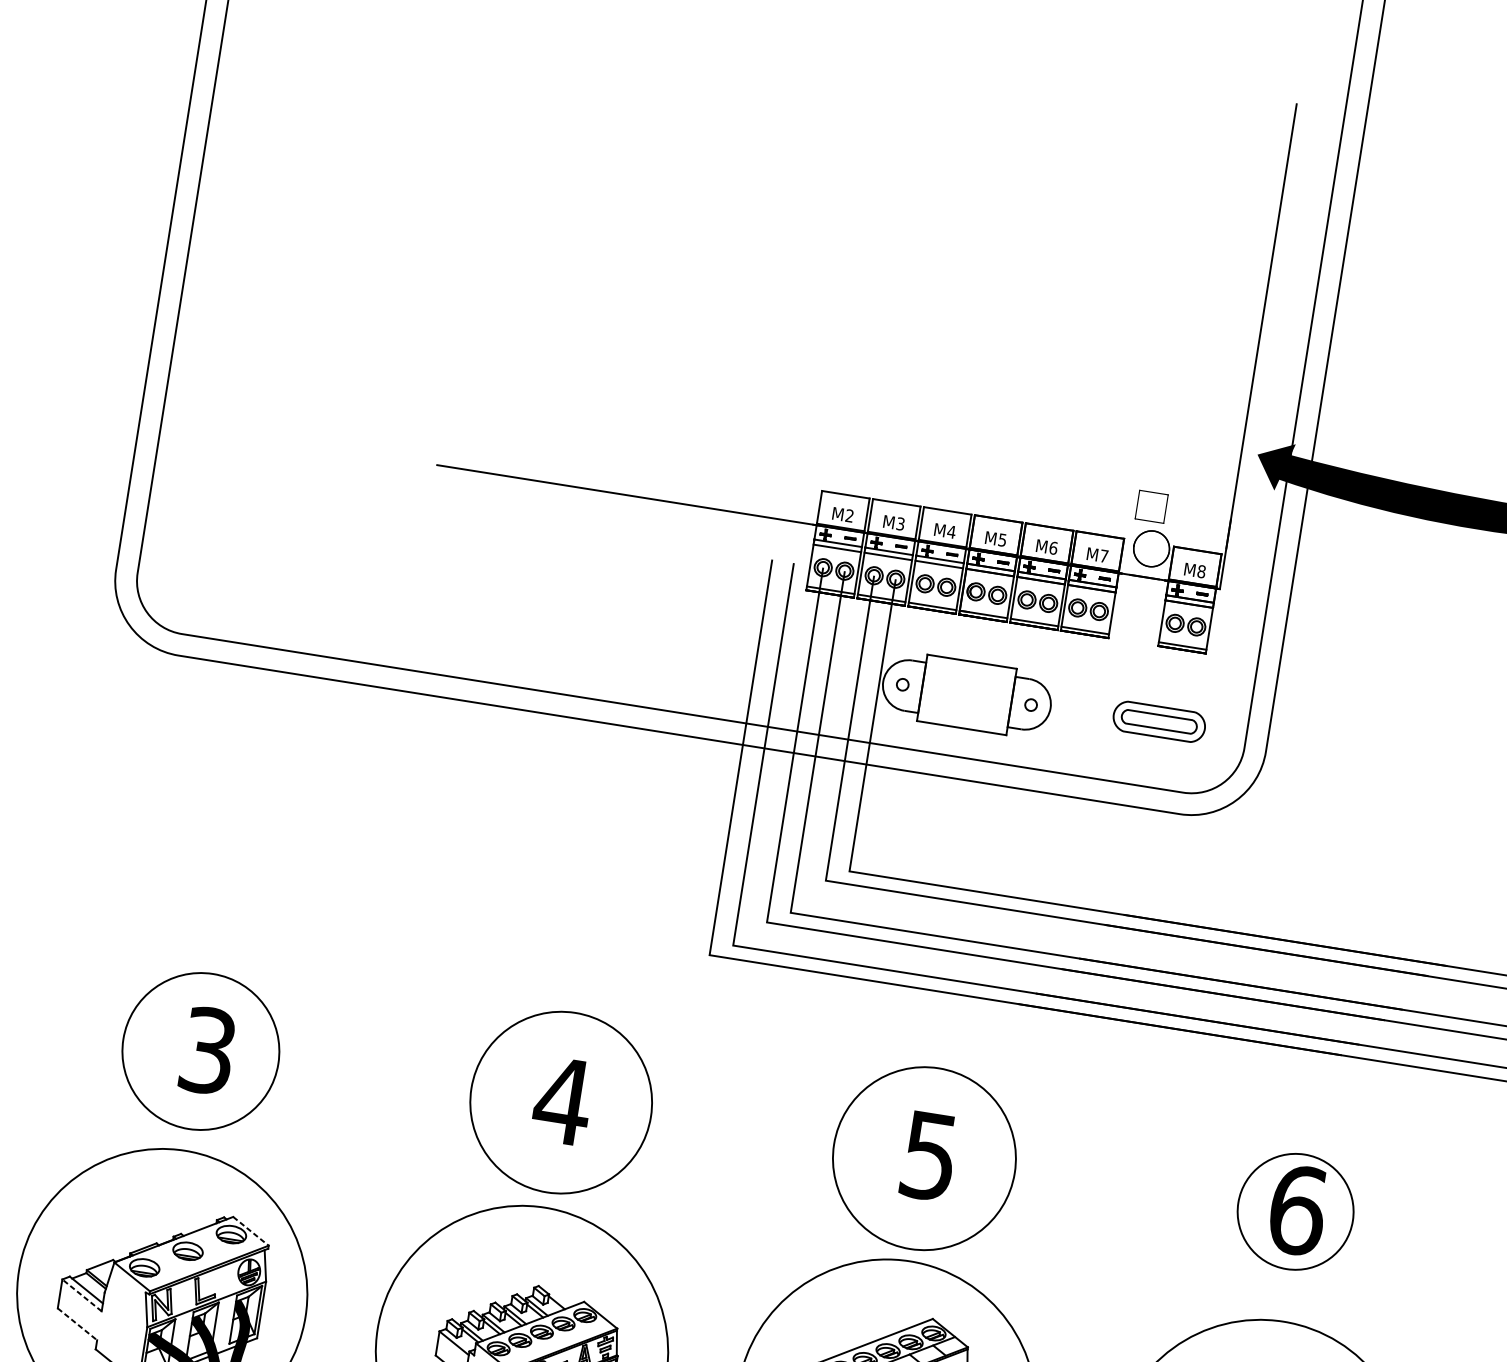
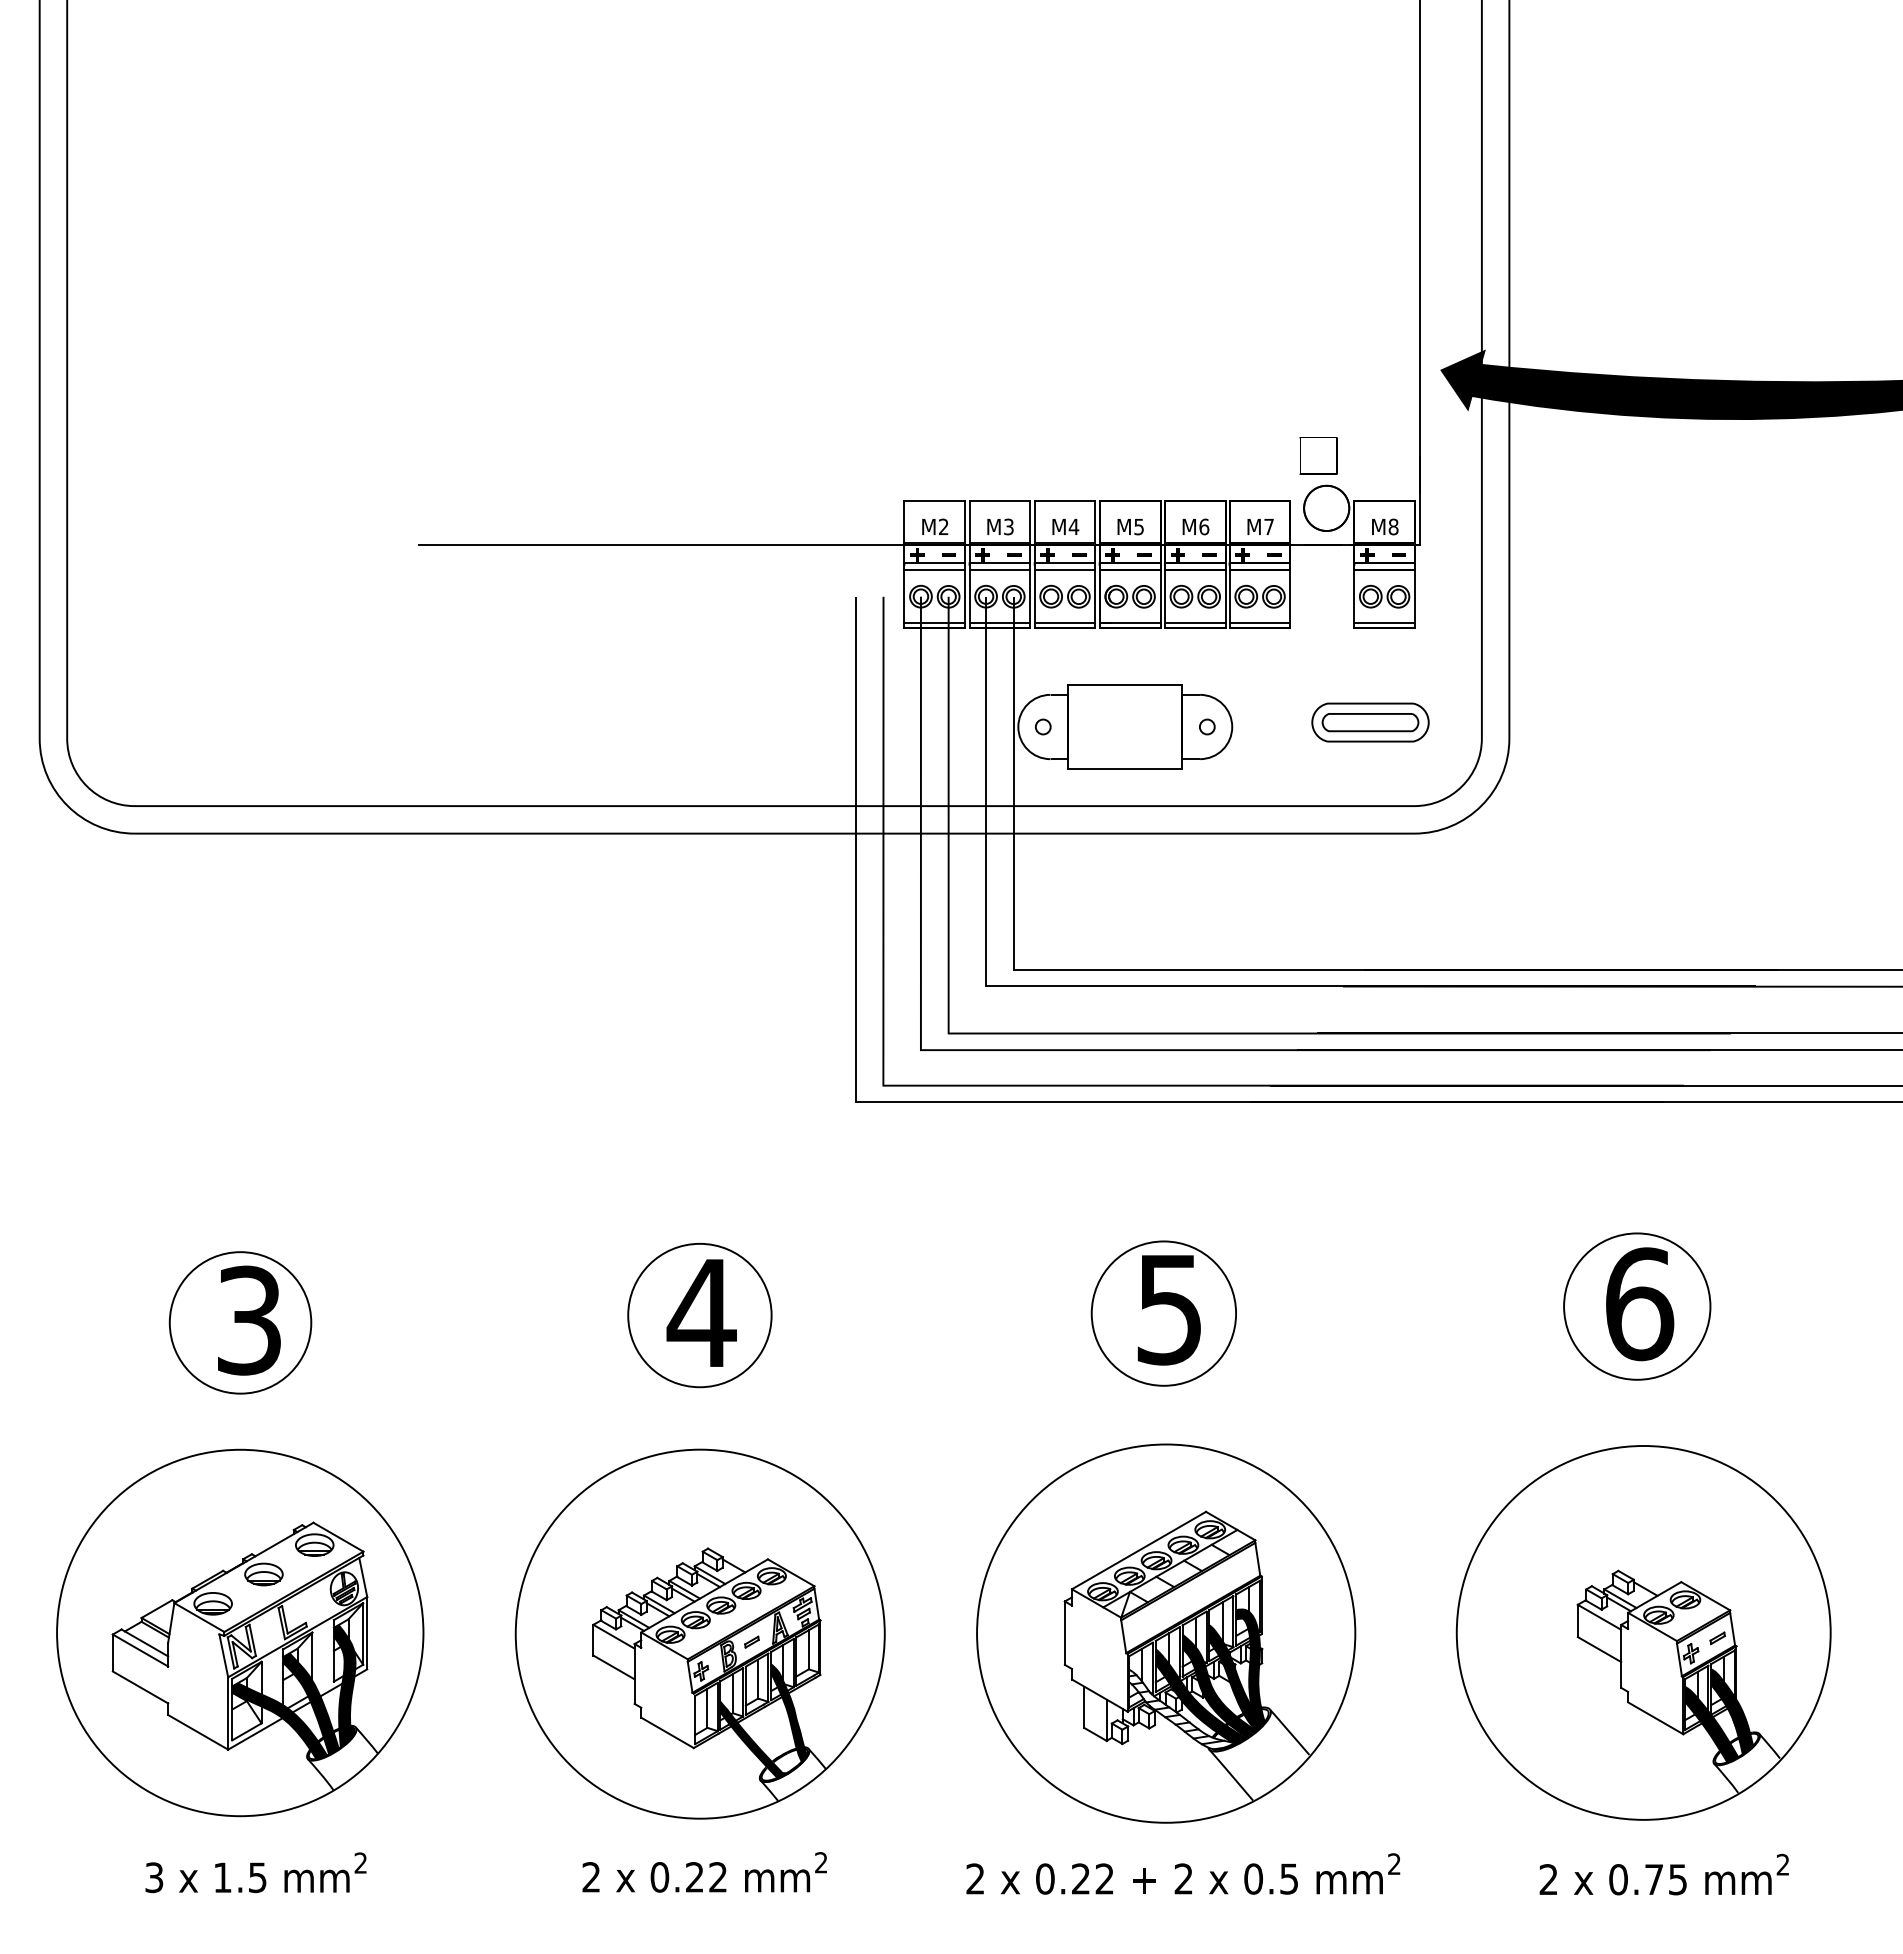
circle: (200, 1051) -> (240, 1322), size x0.71
circle: (560, 1102) -> (699, 1315), size x0.62
circle: (924, 1158) -> (1163, 1313), size x0.62
line: (250, 1231) -> (338, 1537), dashed -> solid
line: (82, 1295) -> (140, 1650), dashed -> solid
line: (77, 1324) -> (140, 1687), dashed -> solid

